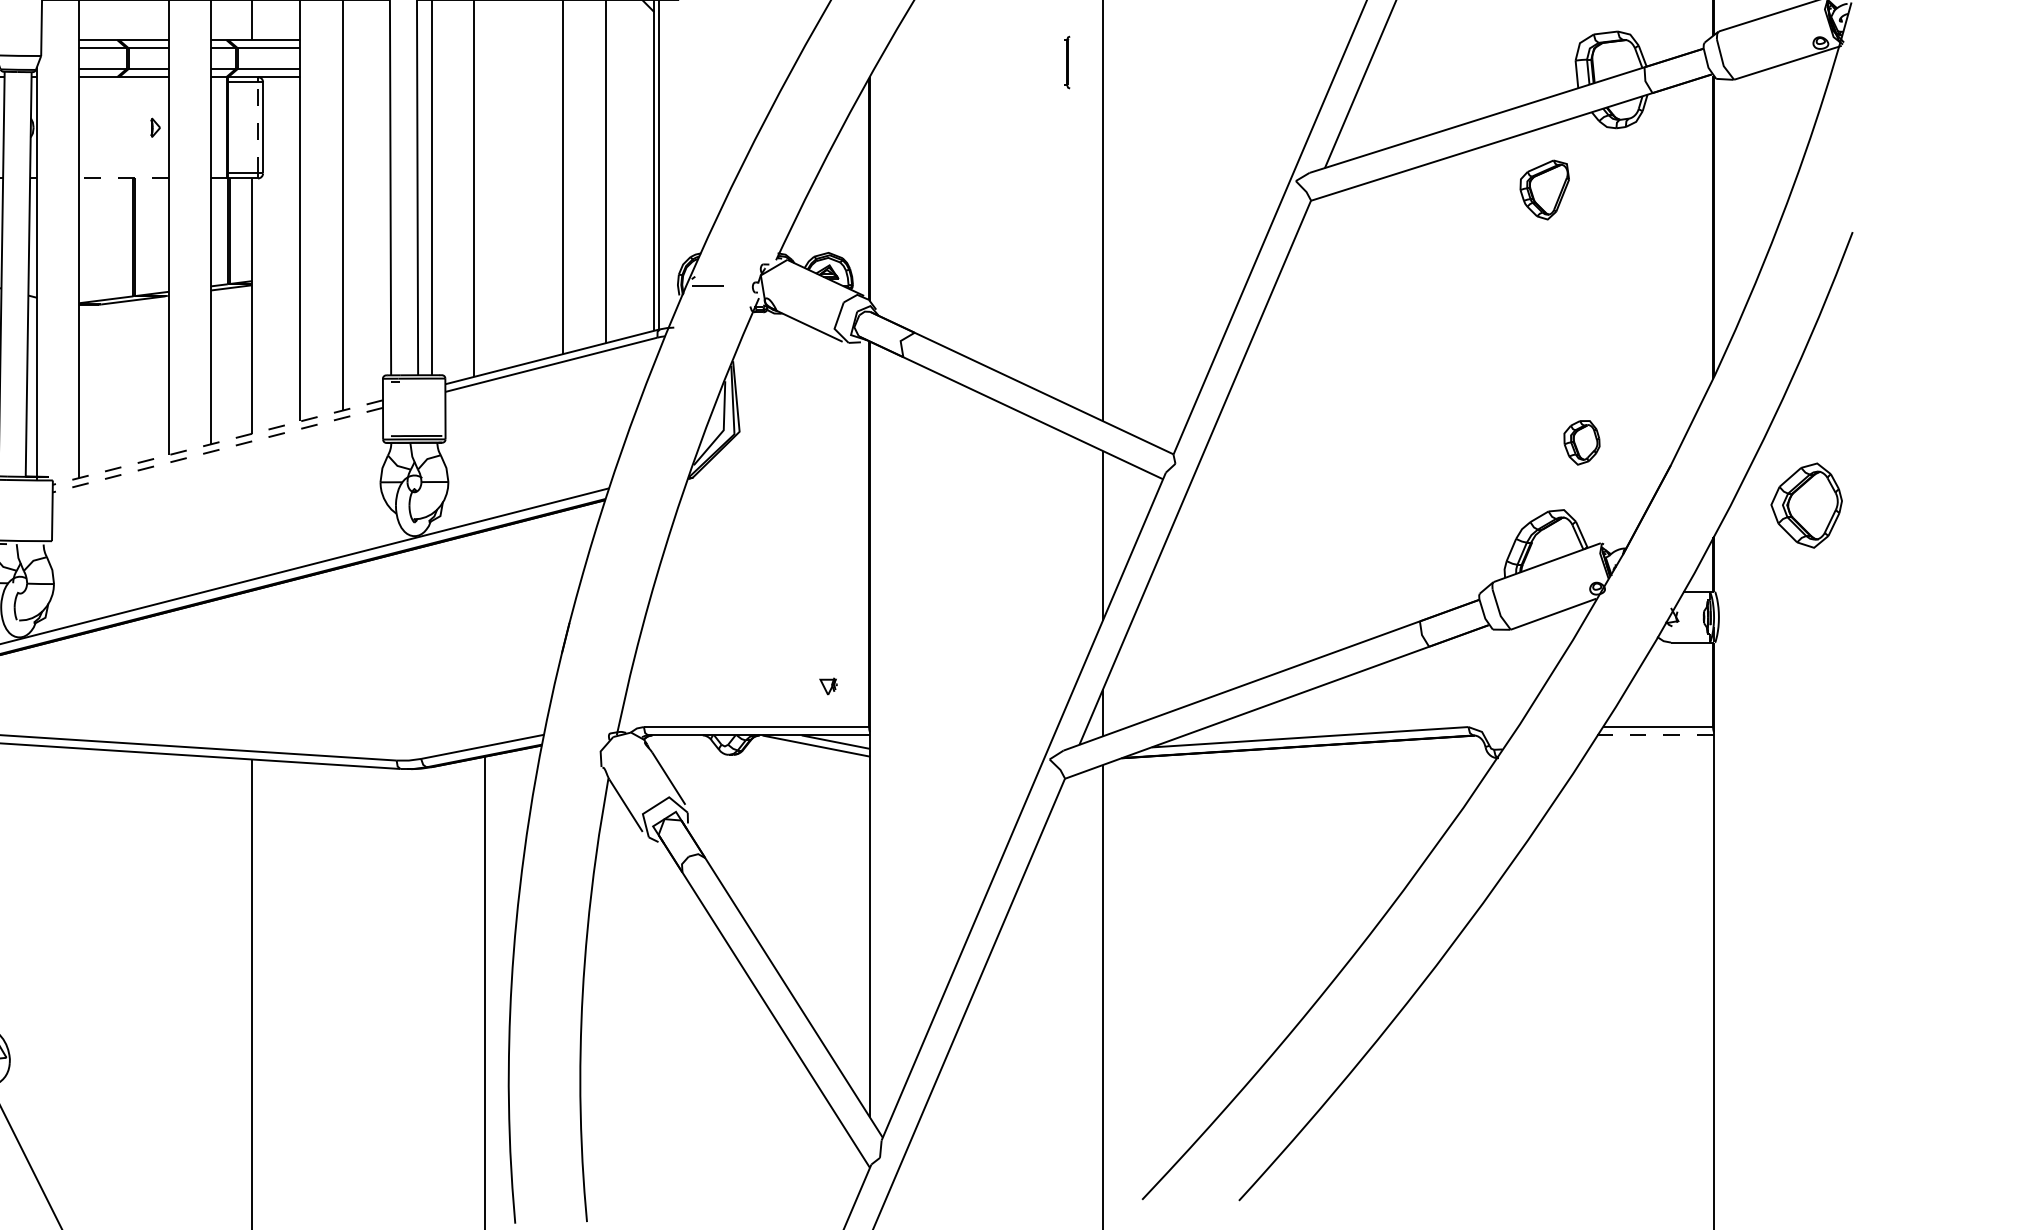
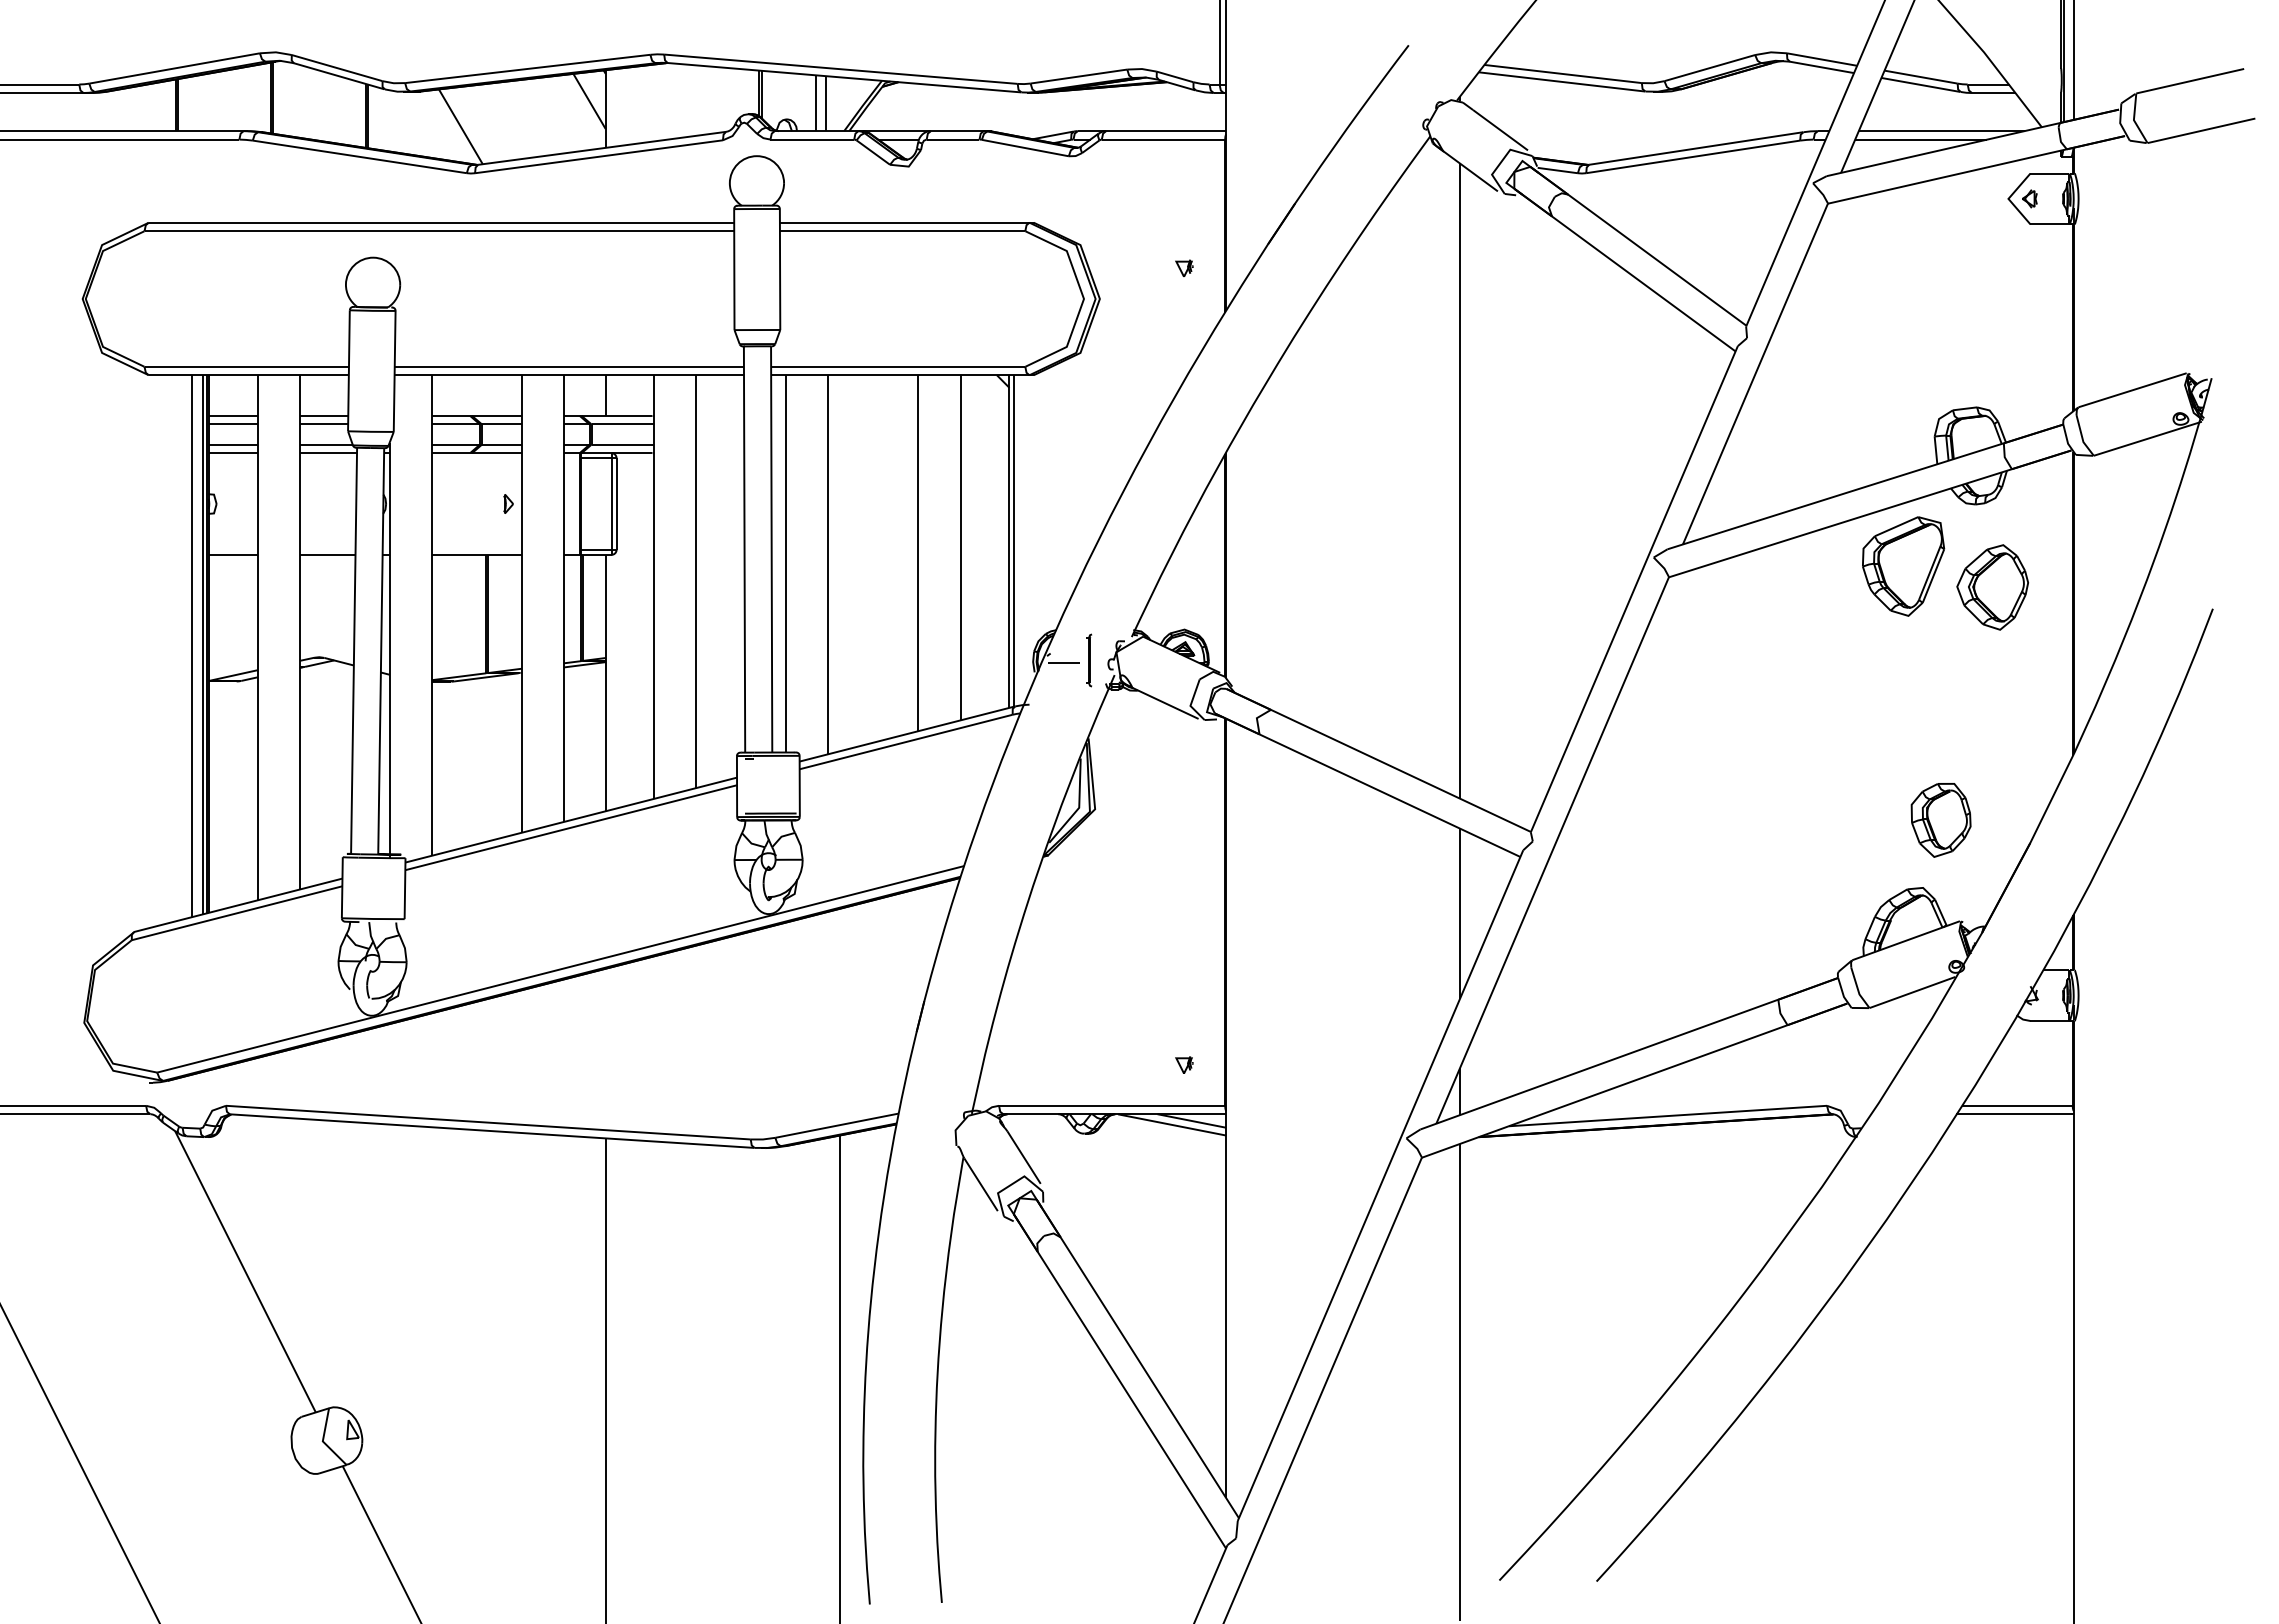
part: (1067, 62) -> (1089, 660), moved
line: (258, 128) -> (611, 504), dashed -> solid
line: (123, 178) -> (476, 554), dashed -> solid
part: (1544, 190) -> (1903, 566), size x1.67
line: (217, 442) -> (570, 820), dashed -> solid
part: (1581, 442) -> (1940, 820), size x1.67
line: (217, 449) -> (570, 827), dashed -> solid
part: (1806, 505) -> (1992, 587), moved
line: (1655, 735) -> (2014, 1114), dashed -> solid

